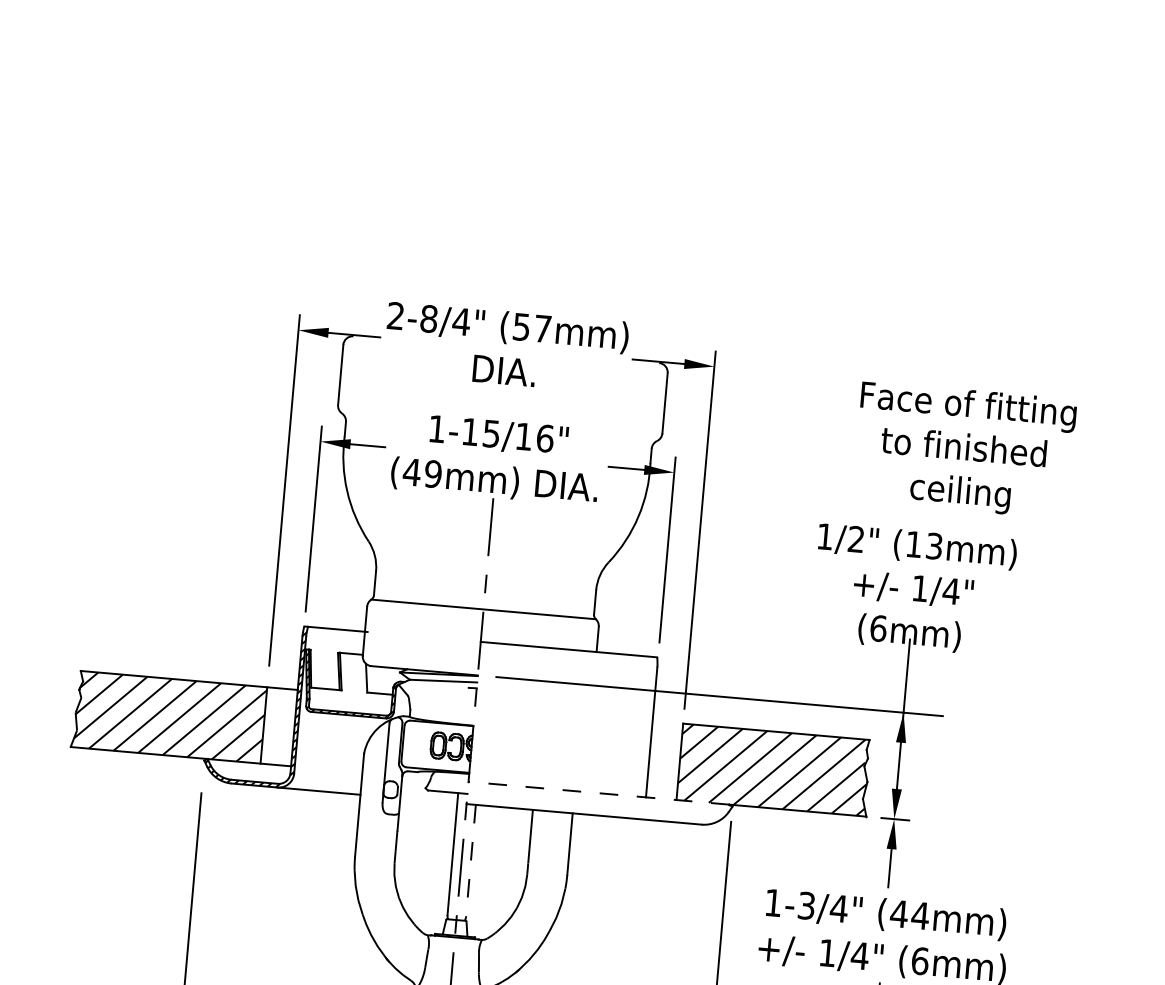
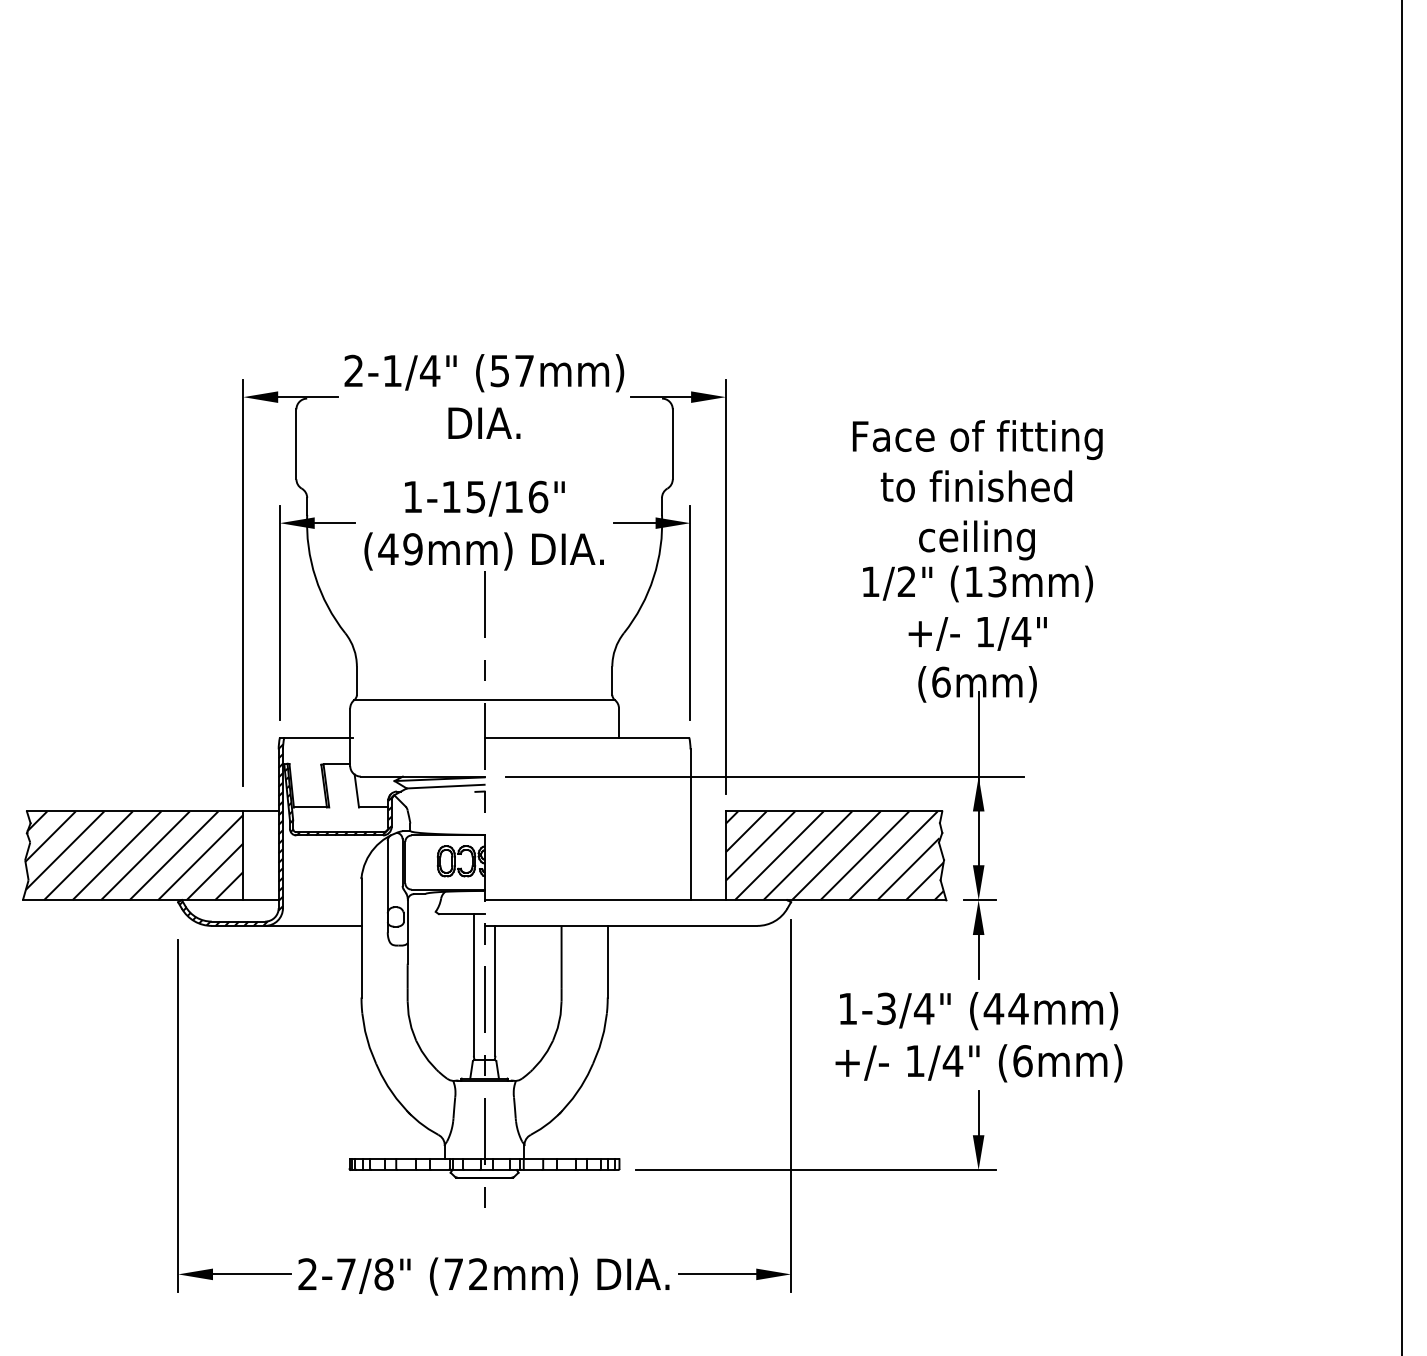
text: (429, 318) -> (392, 370), 2-8/4" -> 2-1/4"
text: (964, 450) -> (977, 490), moved
line: (598, 793) -> (635, 900), dashed -> solid
line: (471, 860) -> (495, 990), dashed -> solid

